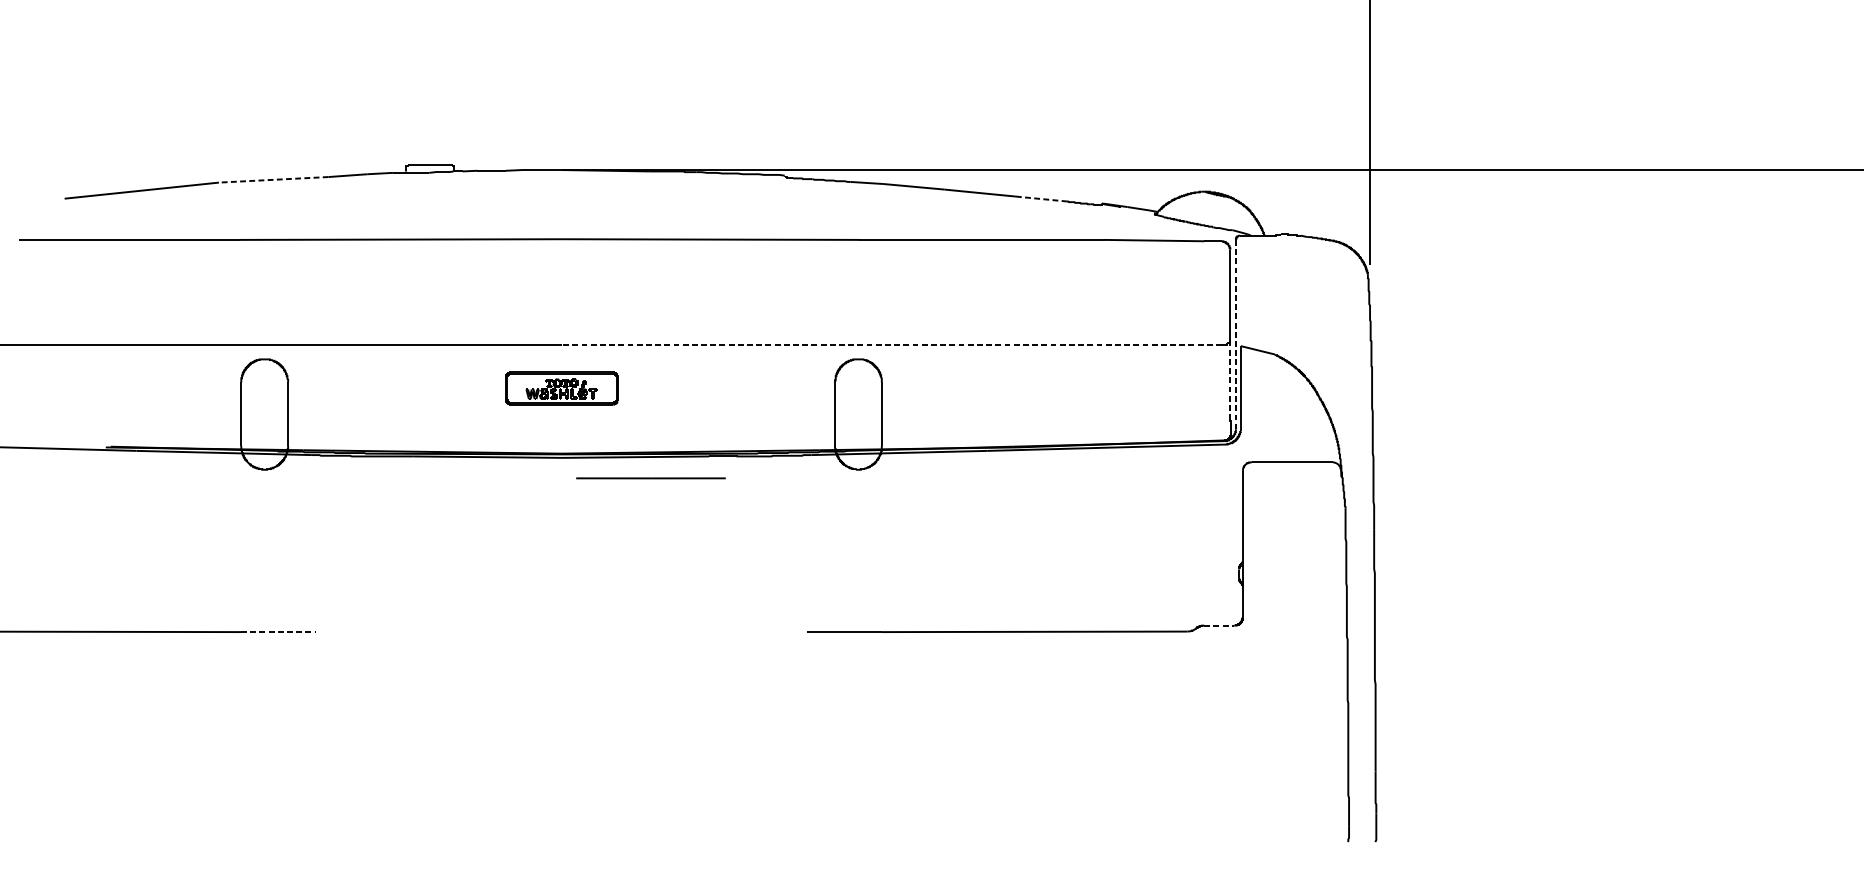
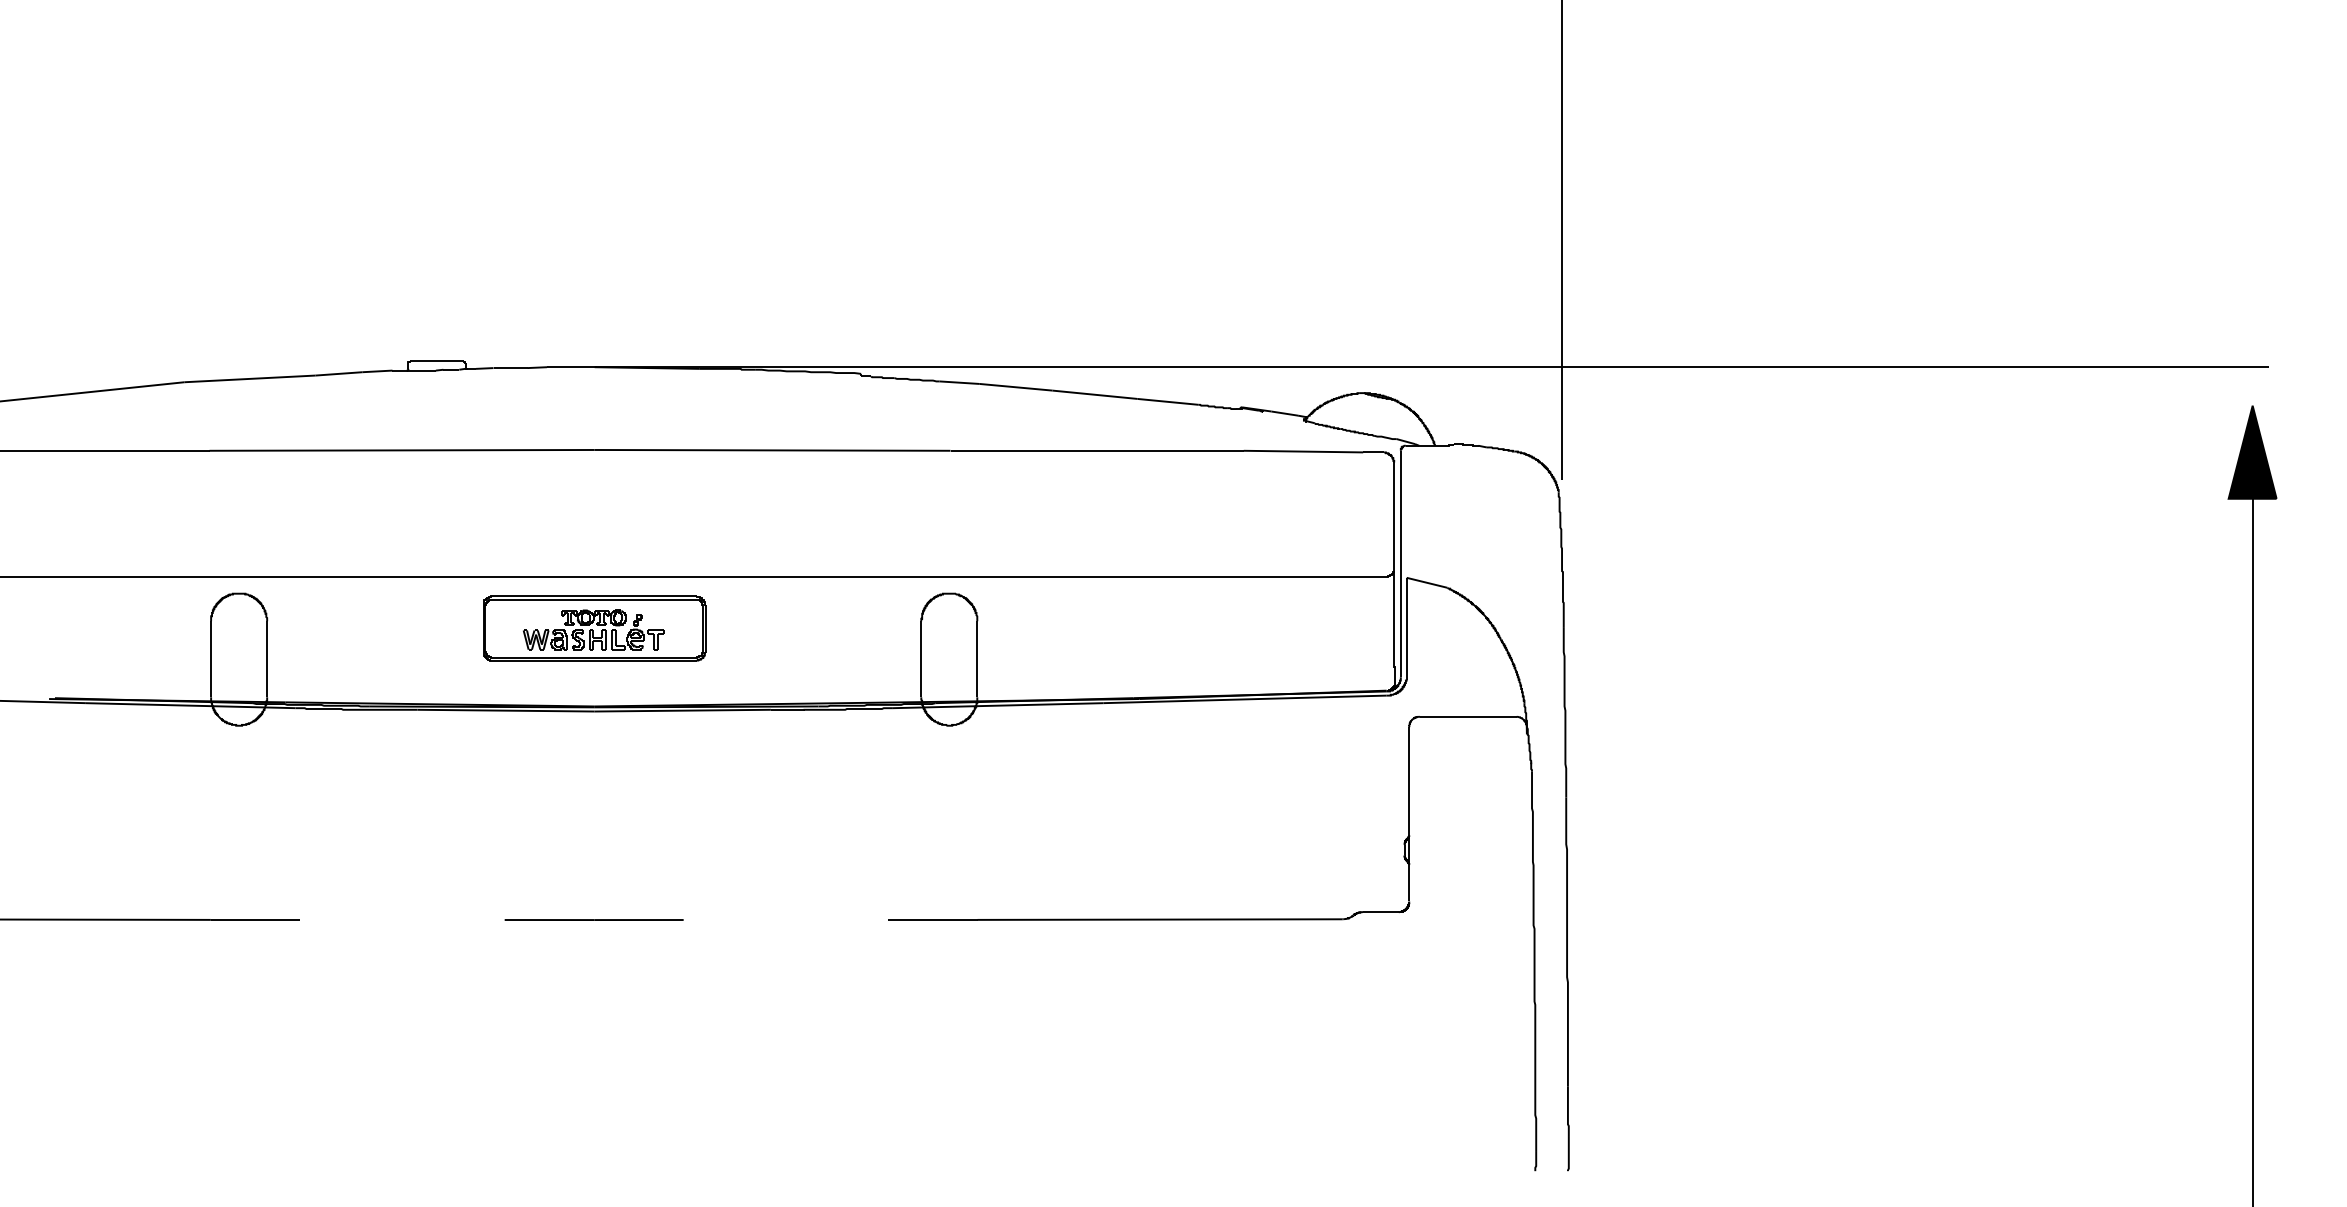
line: (273, 179) -> (249, 378), dashed -> solid
line: (1041, 198) -> (1168, 401), dashed -> solid
line: (1235, 334) -> (1400, 564), dashed -> solid
line: (892, 345) -> (989, 576), dashed -> solid
line: (1230, 379) -> (1394, 617), dashed -> solid
part: (561, 388) -> (594, 628), size x1.67
line: (650, 477) -> (593, 919), moved
line: (1218, 625) -> (1380, 912), dashed -> solid
line: (278, 631) -> (255, 919), dashed -> solid

